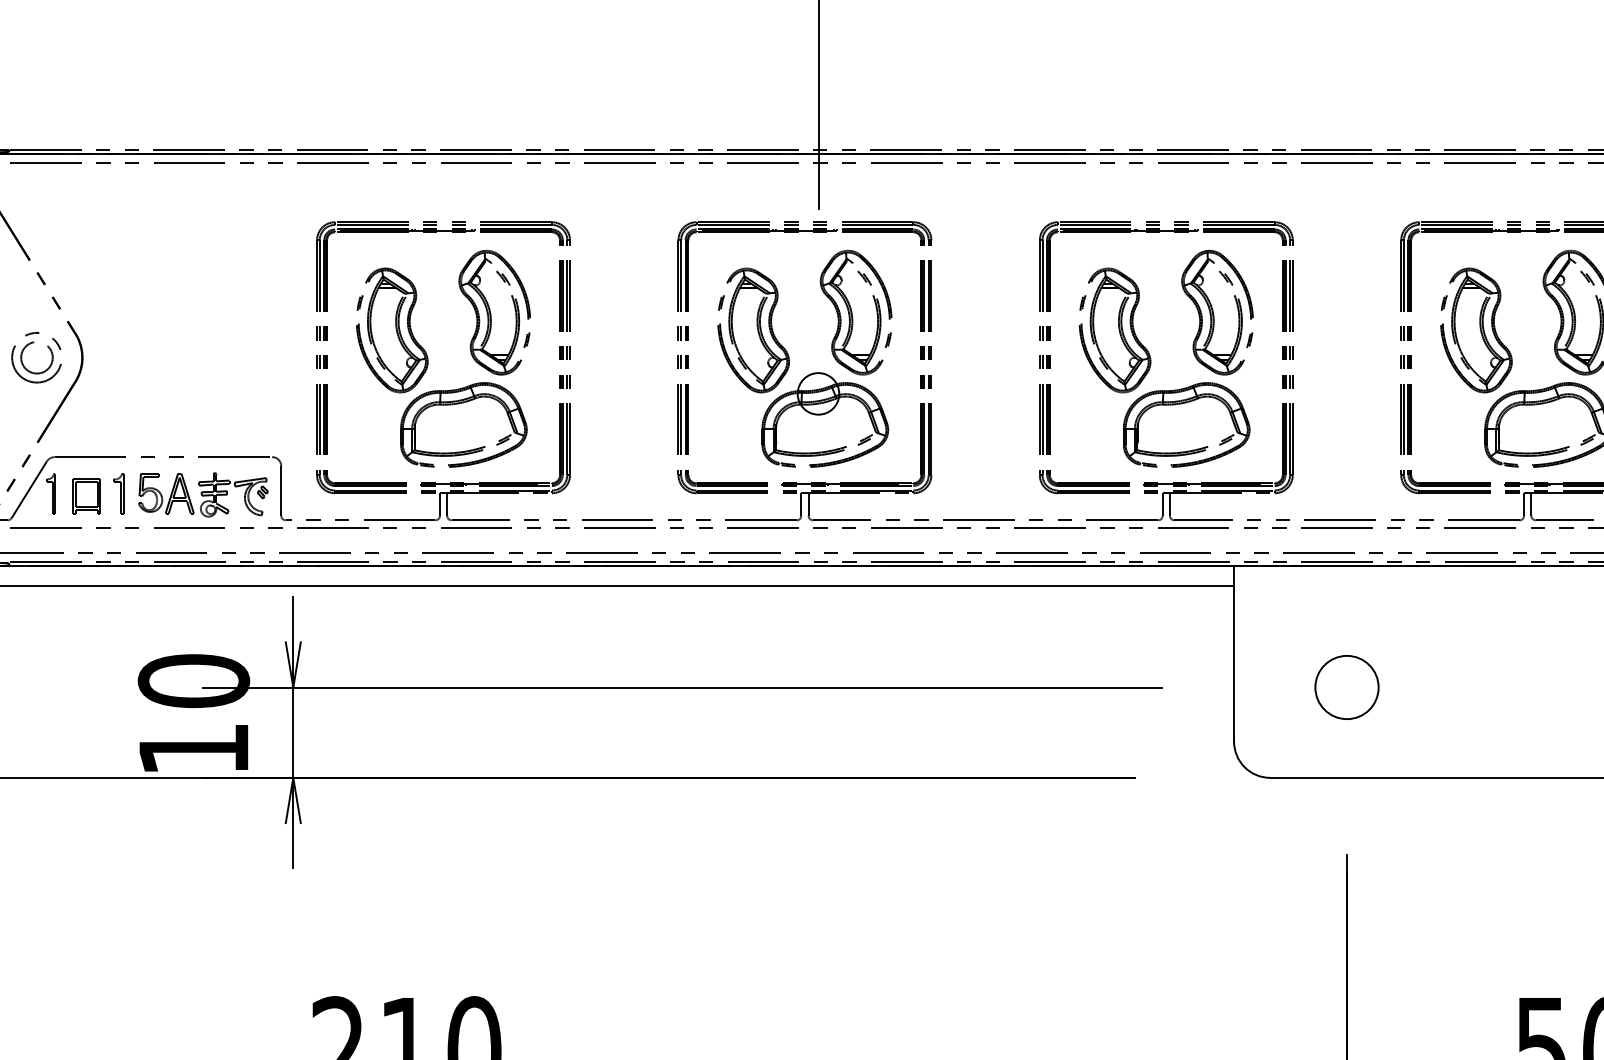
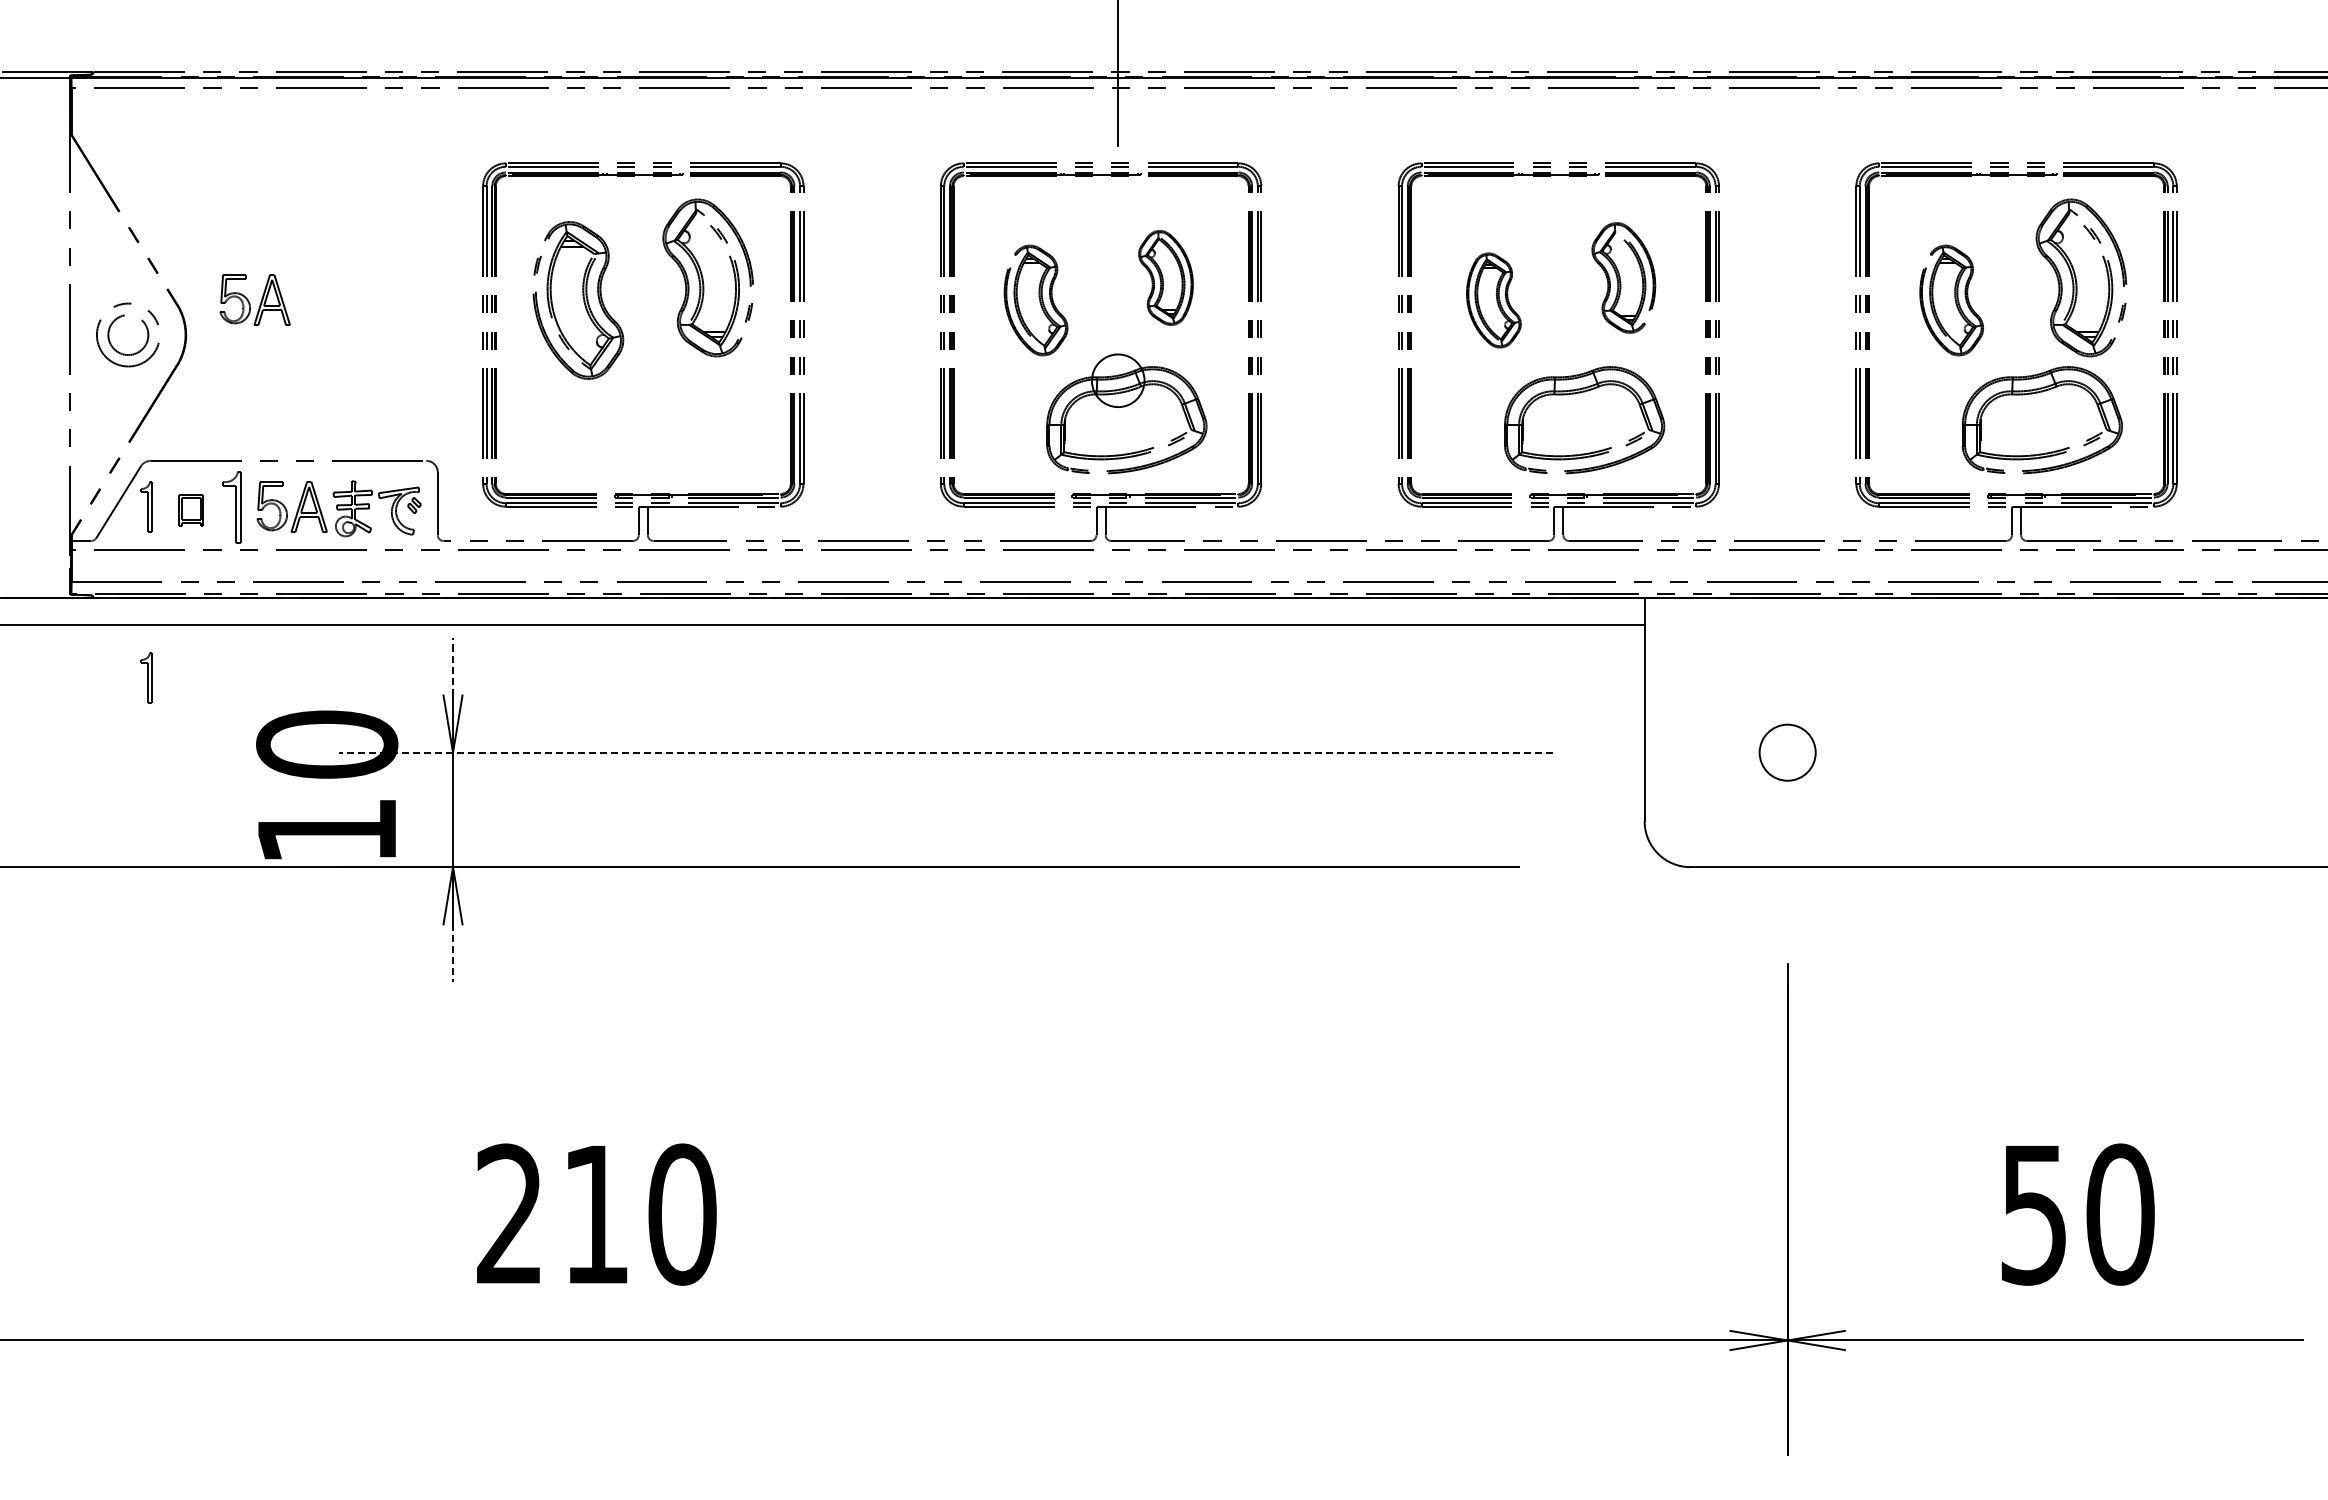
part: (855, 312) -> (1165, 277), size x0.6
part: (1217, 312) -> (1623, 277), size x0.7
part: (136, 329) -> (254, 299), added
part: (753, 330) -> (1035, 300), size x0.7
part: (1114, 330) -> (1493, 300), size x0.6
part: (1476, 330) -> (1951, 300), size x0.7
part: (461, 403) -> (665, 393), removed
part: (118, 493) -> (231, 506), size x1.4
part: (86, 496) -> (190, 510), size x0.7
line: (293, 619) -> (453, 666), solid -> dashed
part: (51, 628) -> (146, 677), added
line: (682, 687) -> (945, 752), solid -> dashed
circle: (1346, 687) -> (1787, 752), size x0.7
line: (293, 845) -> (453, 952), solid -> dashed

